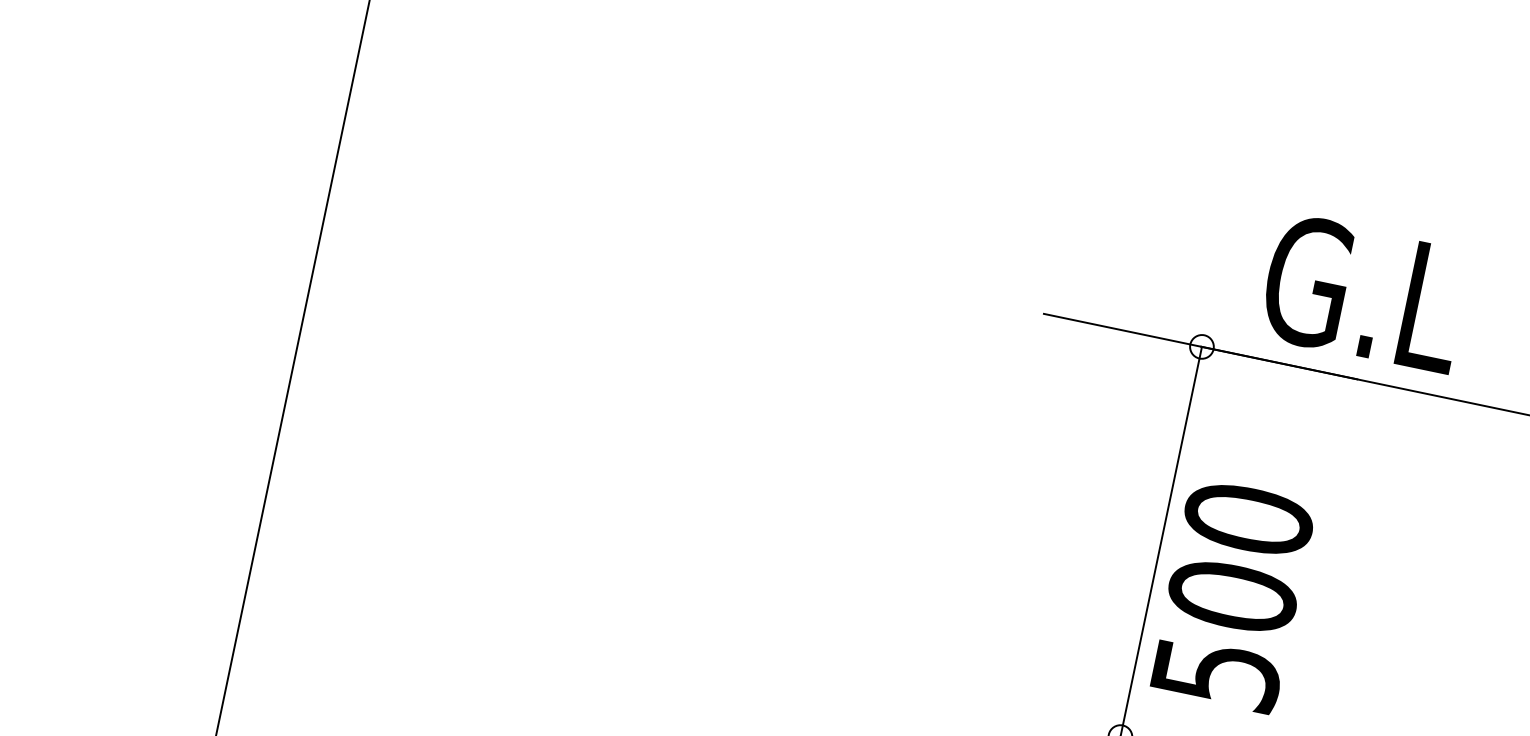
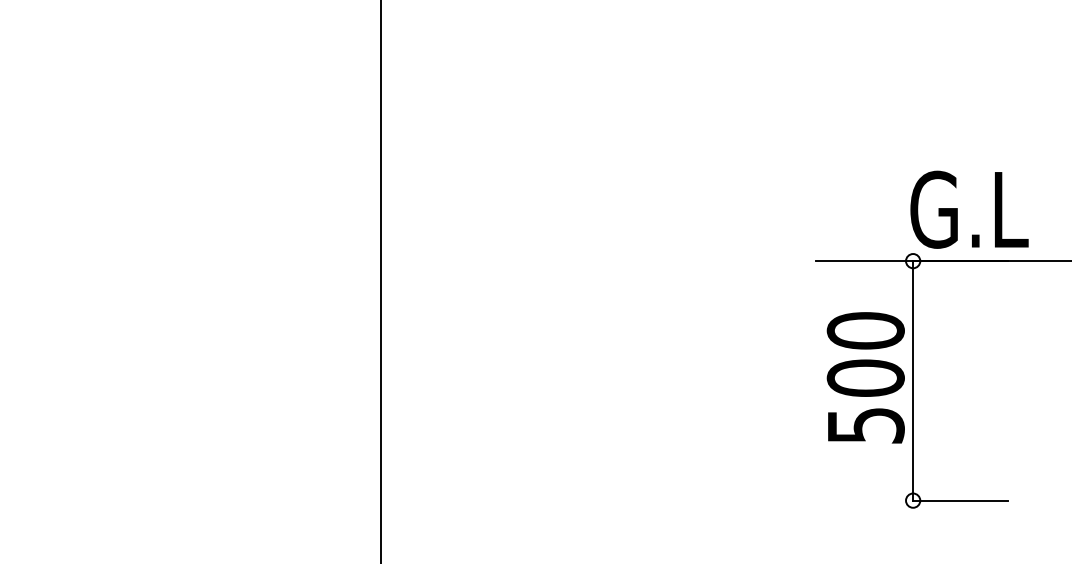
text: (1365, 293) -> (969, 209), moved
text: (1232, 595) -> (865, 377), moved

